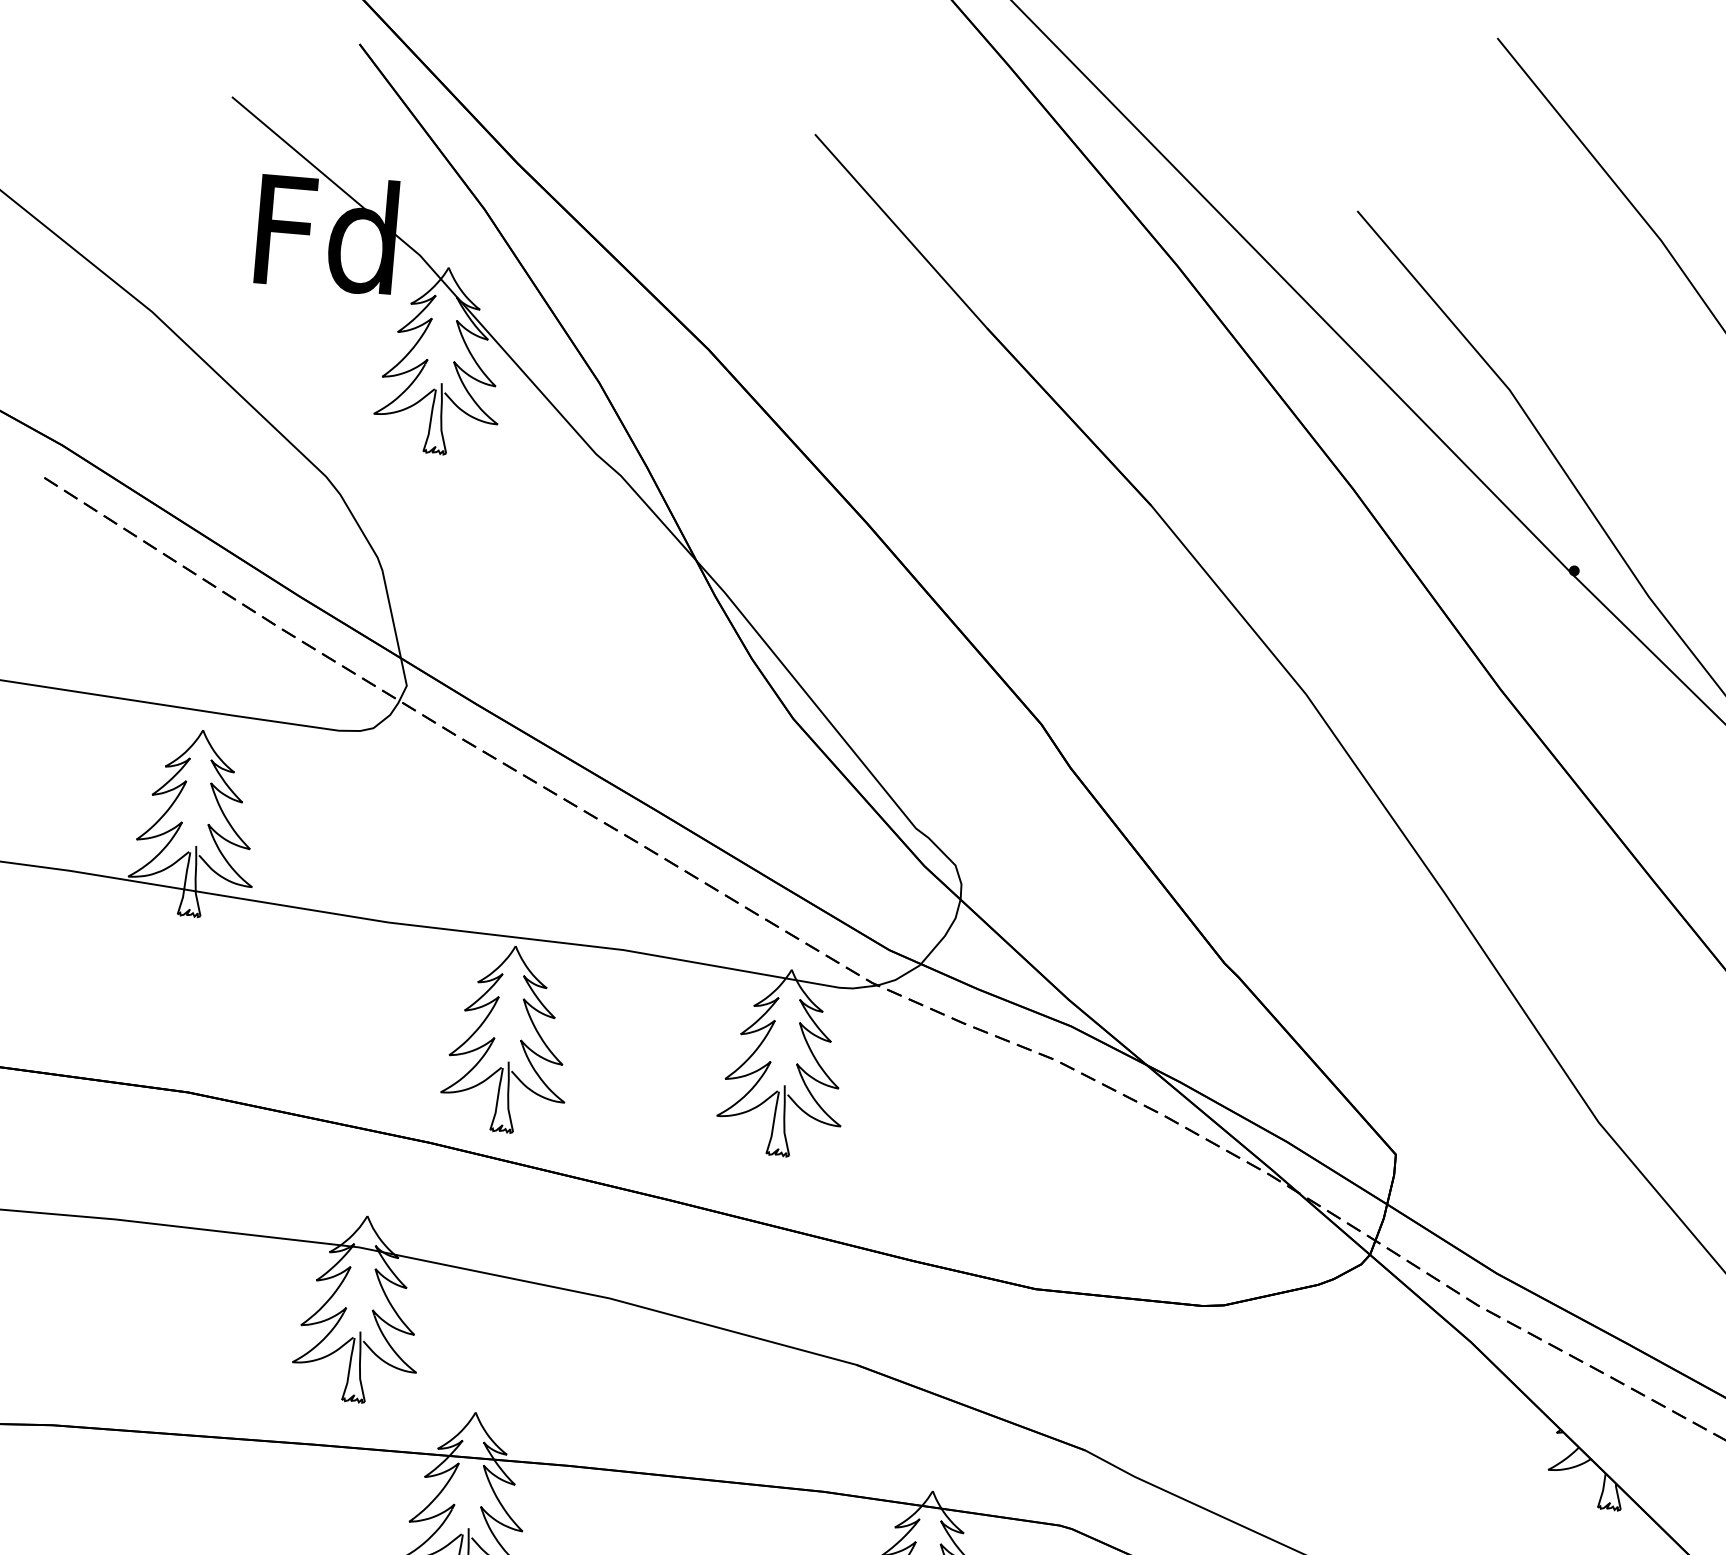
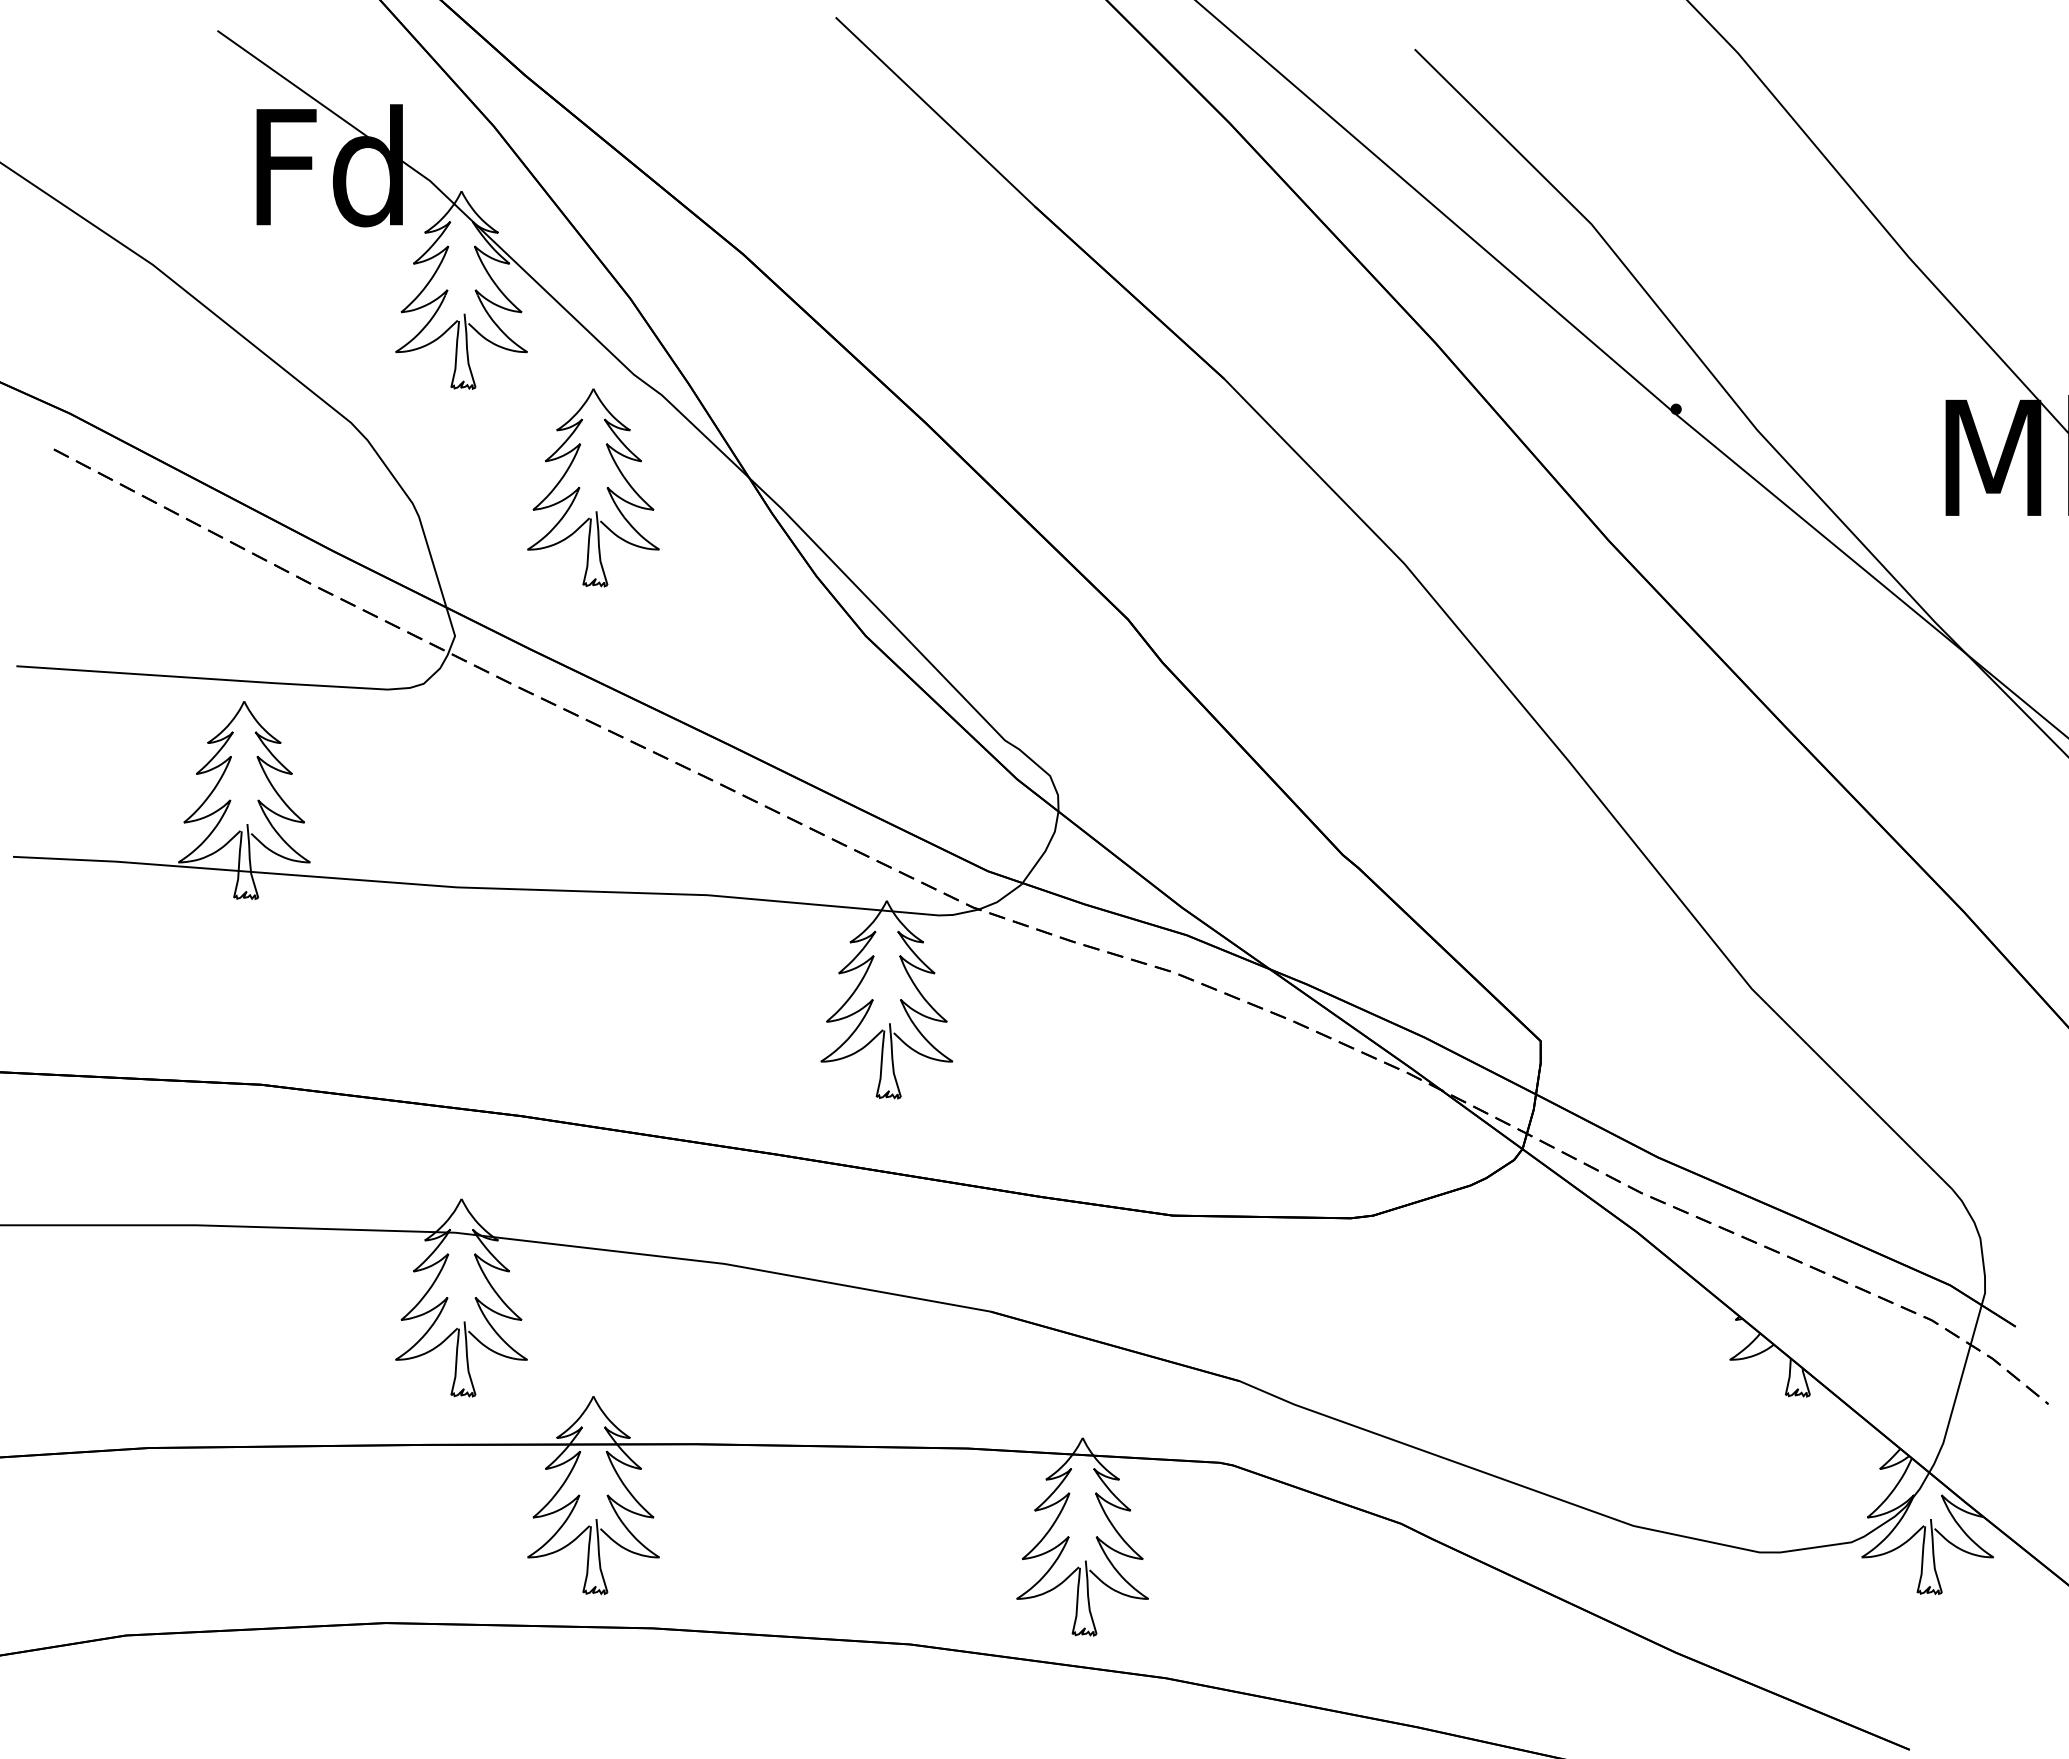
part: (495, 1037) -> (580, 487), moved

